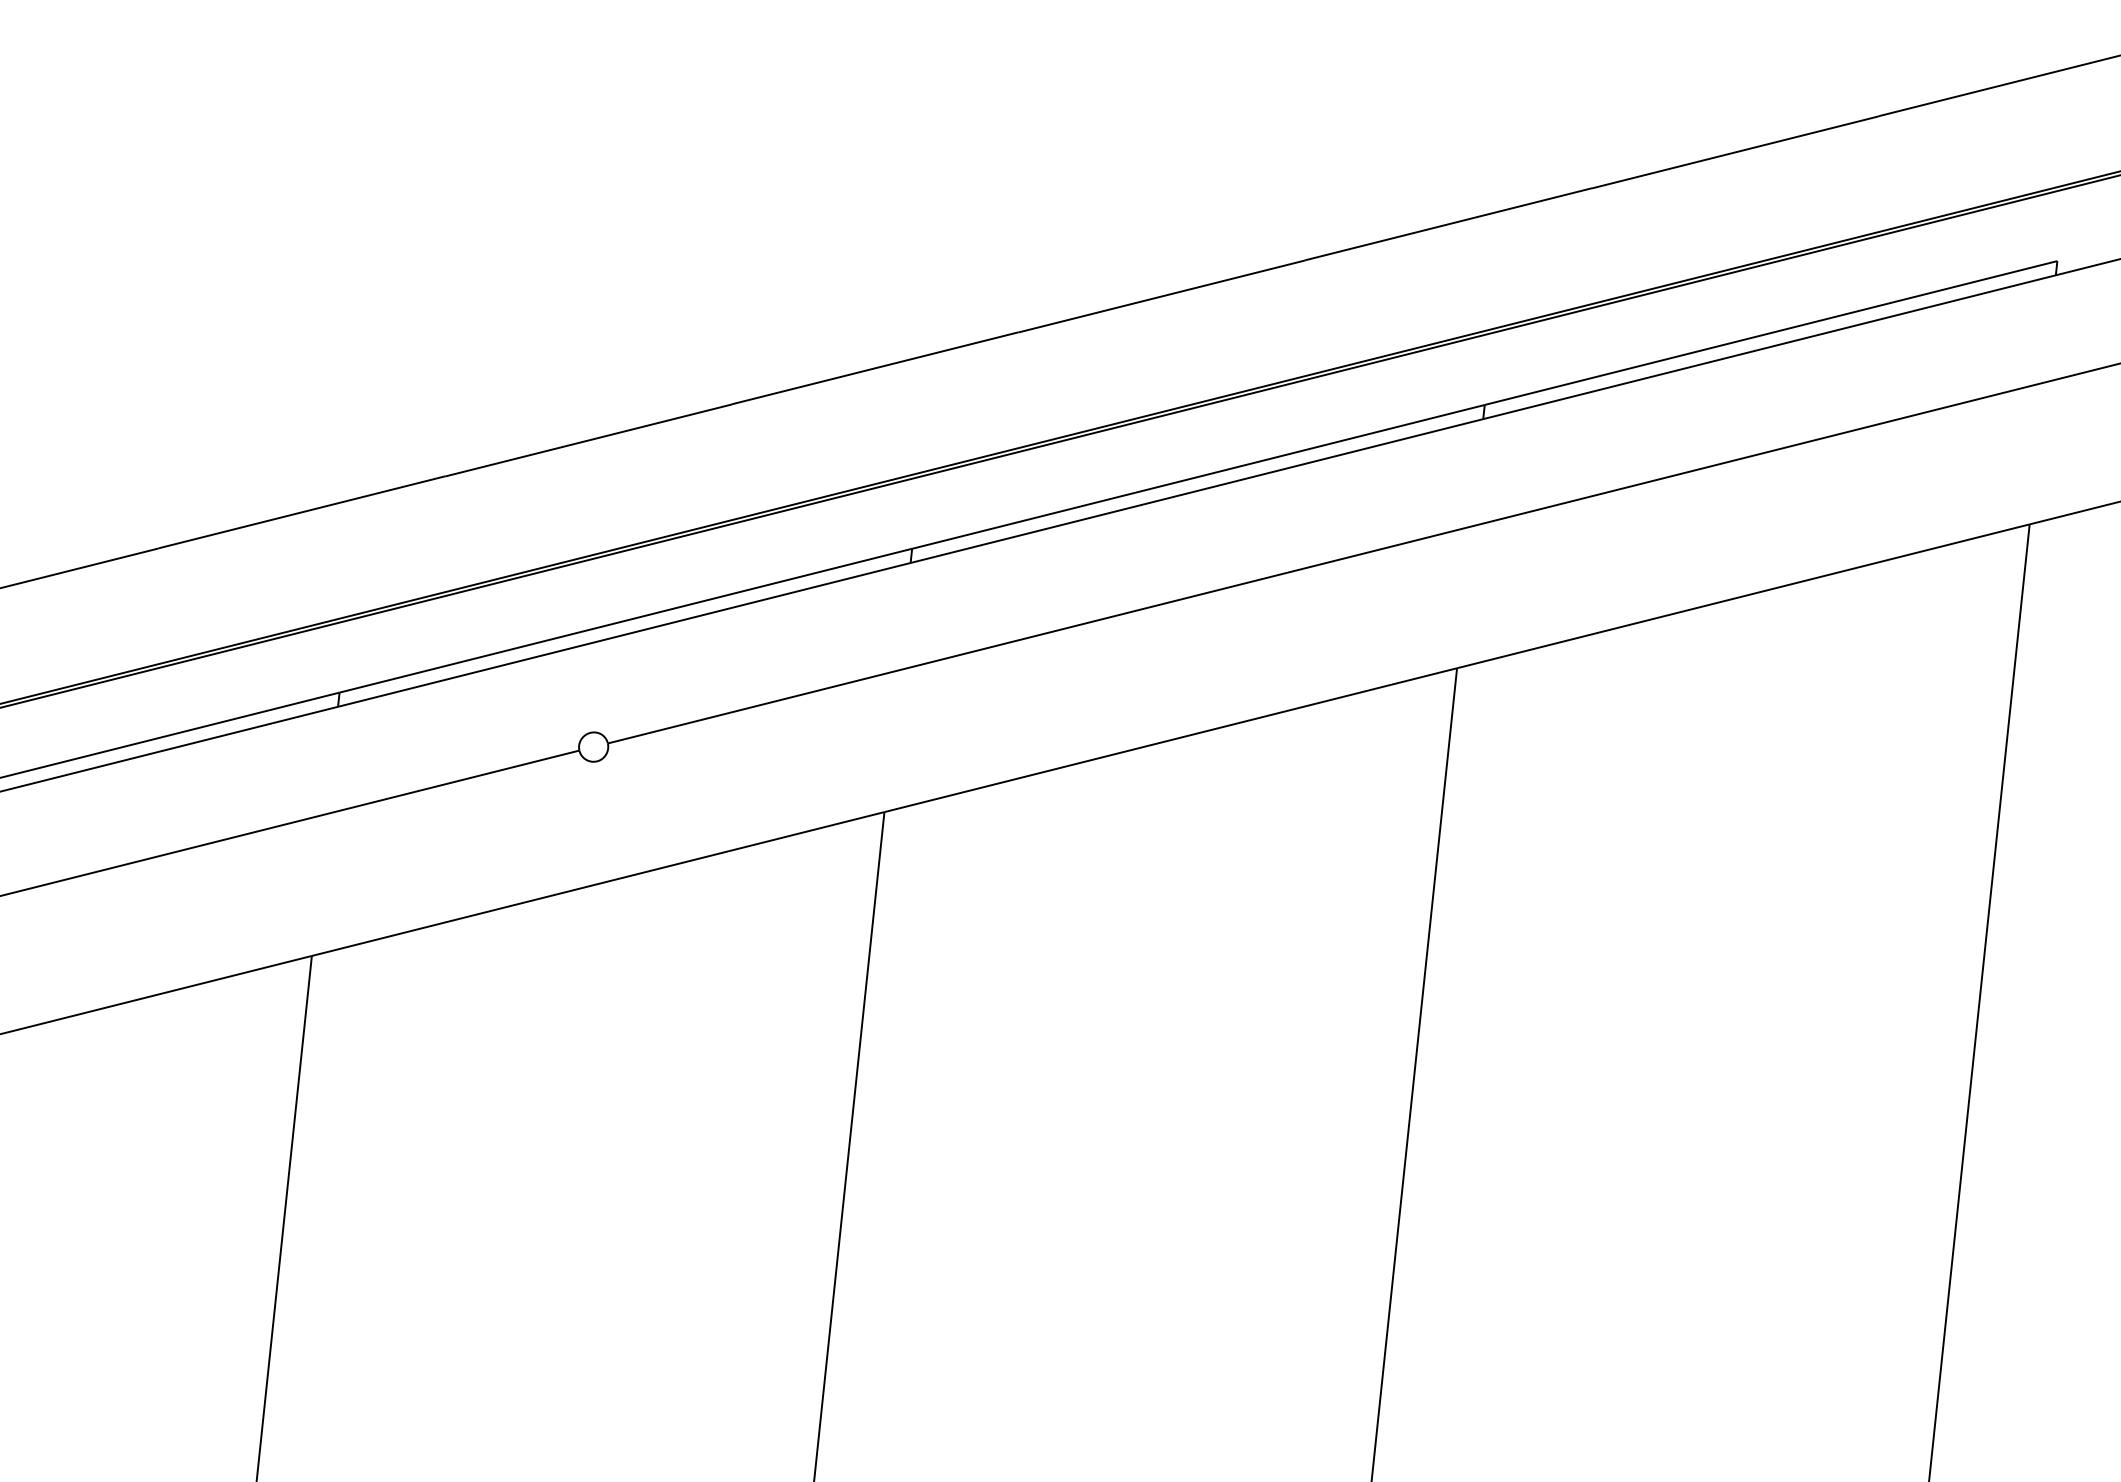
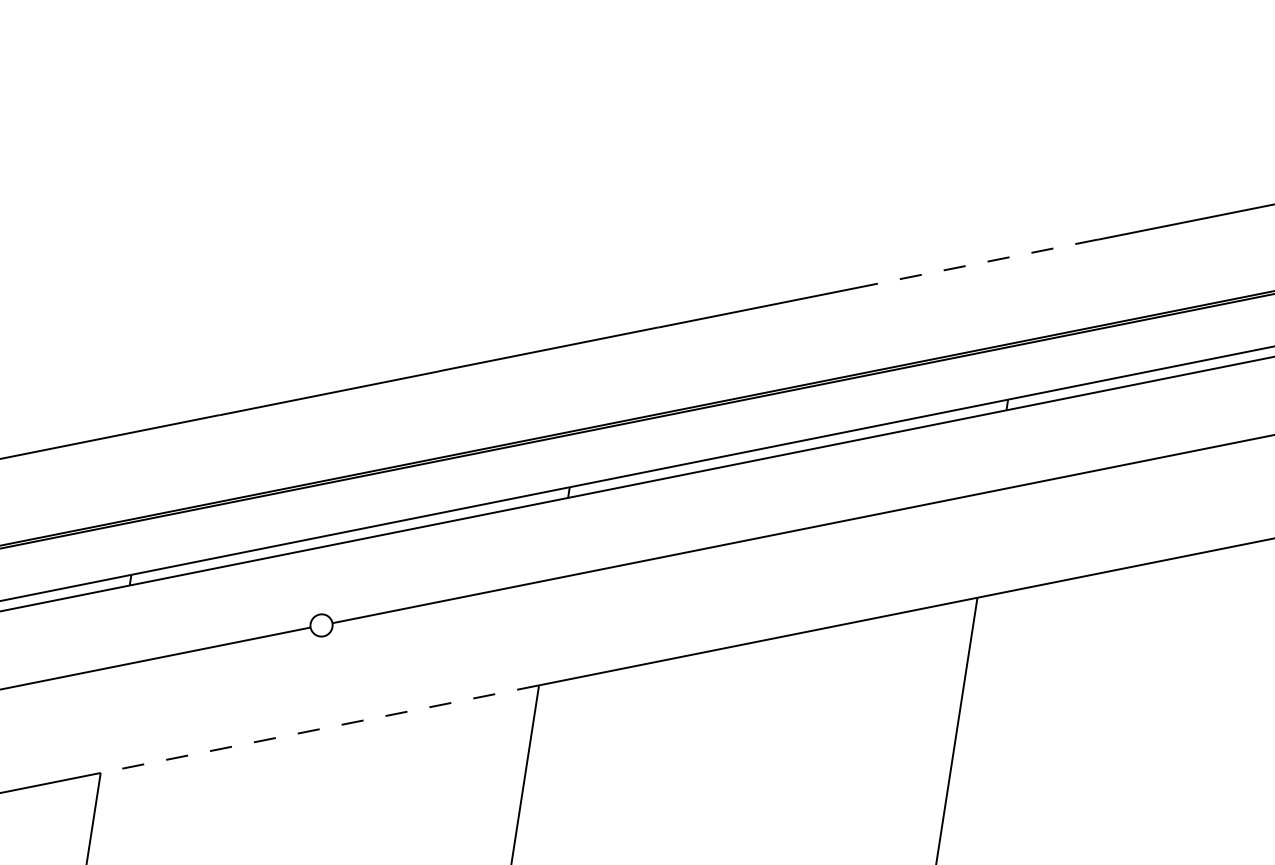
line: (1448, 224) -> (987, 261), solid -> dashed
line: (597, 884) -> (319, 729), solid -> dashed

